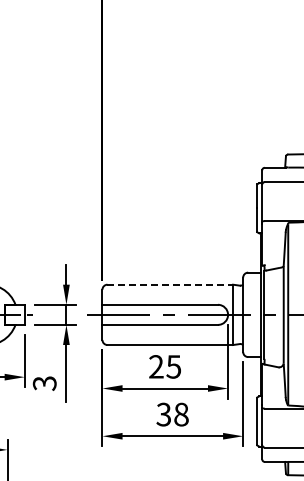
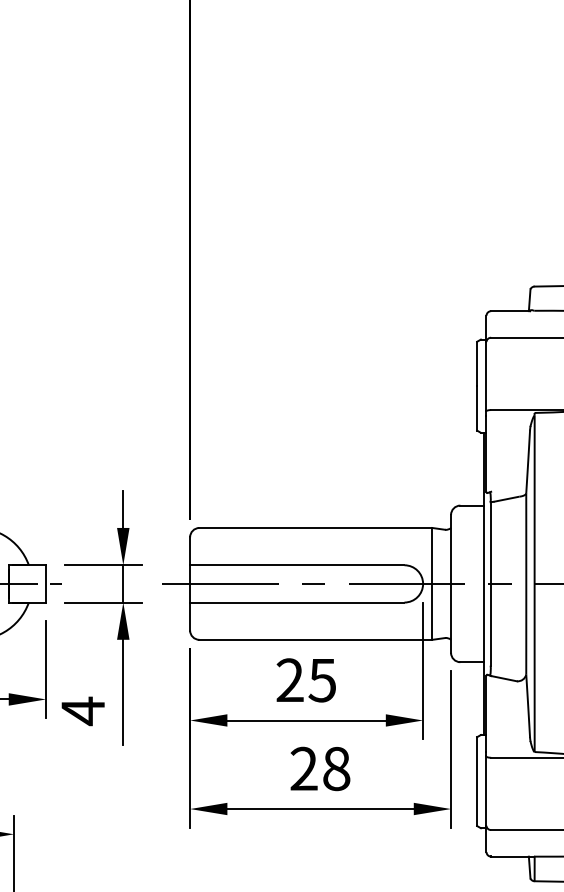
line: (170, 284) -> (316, 527), dashed -> solid
text: (44, 383) -> (82, 711), 3 -> 4
text: (163, 414) -> (303, 768), 38 -> 28

